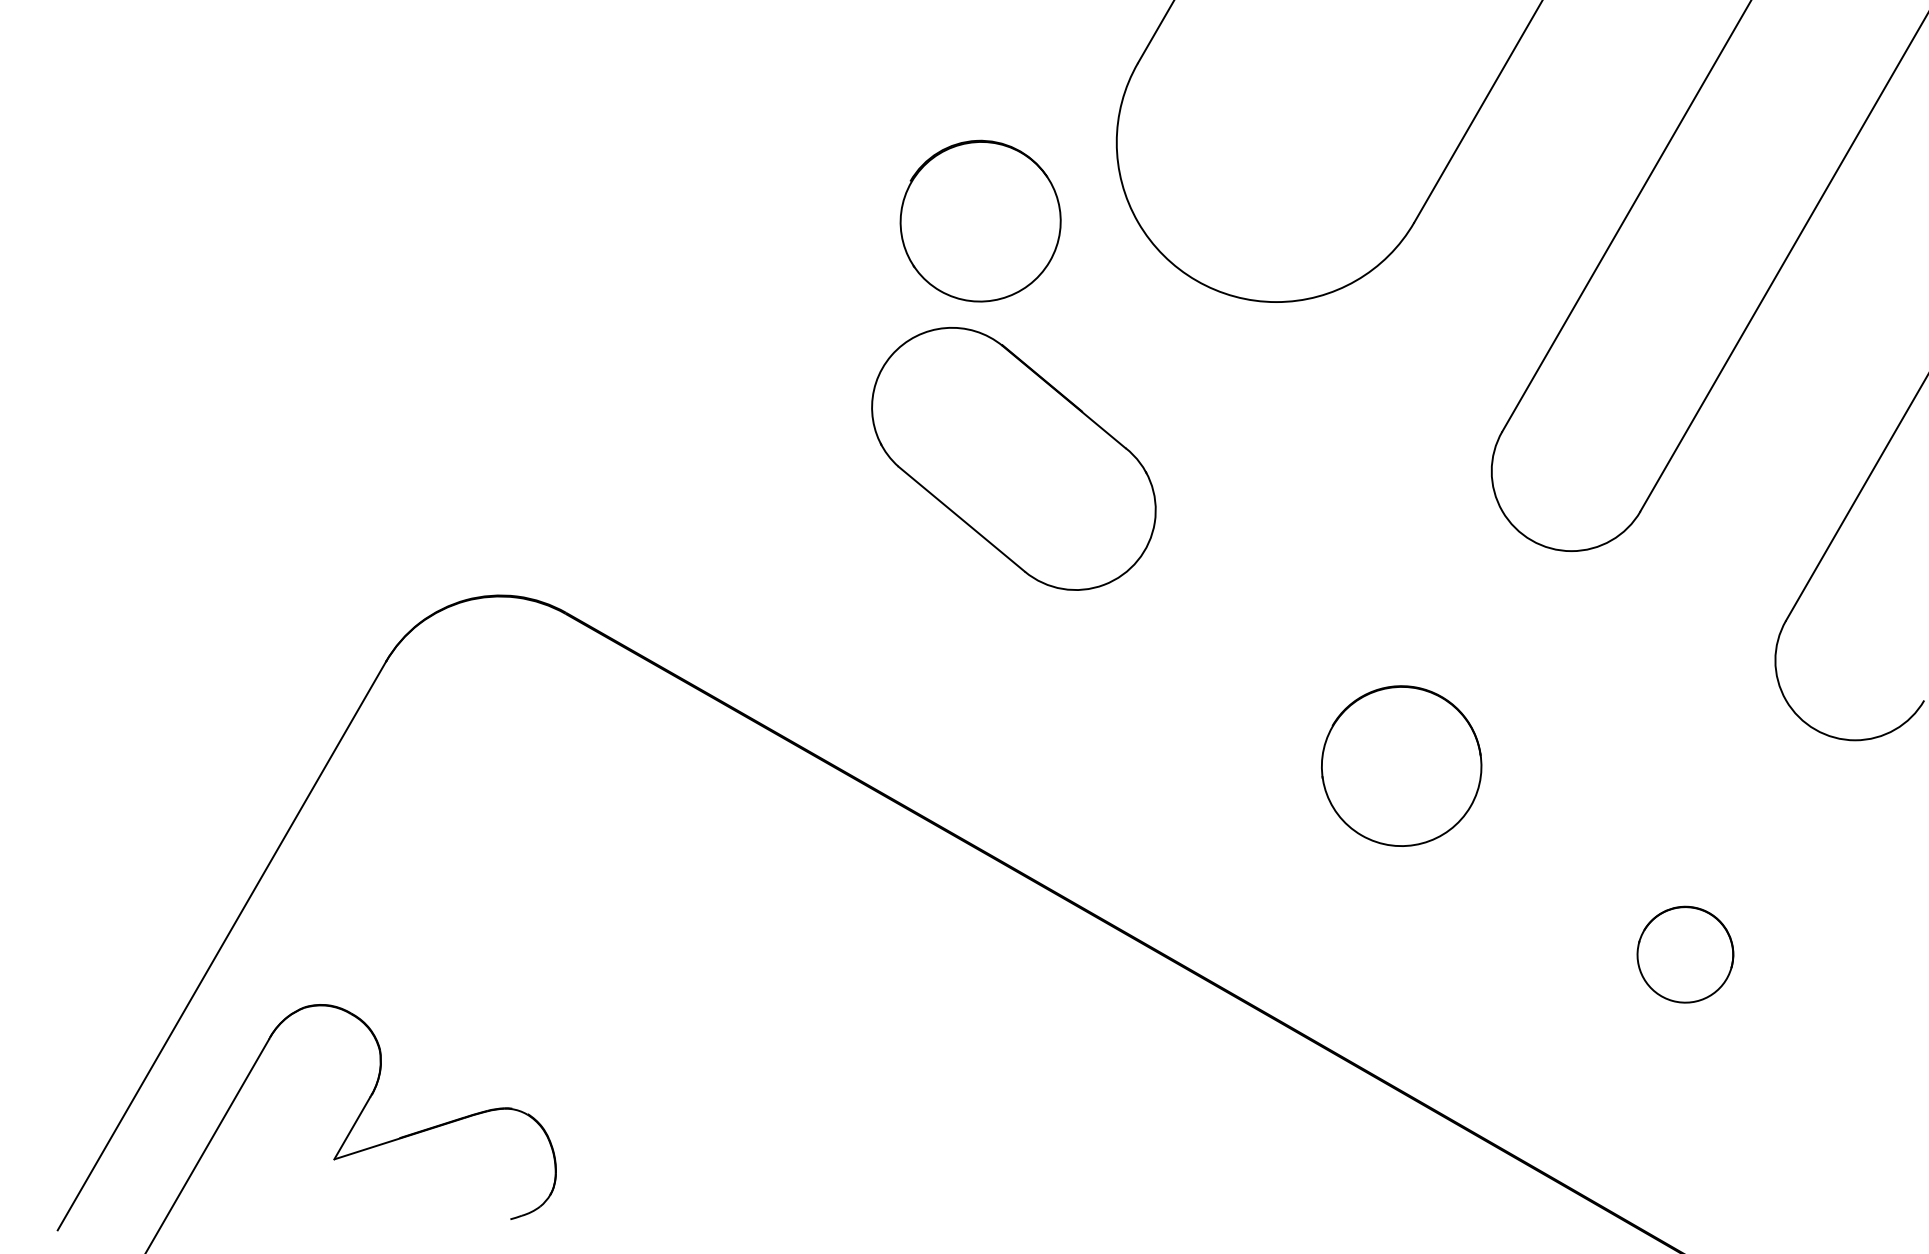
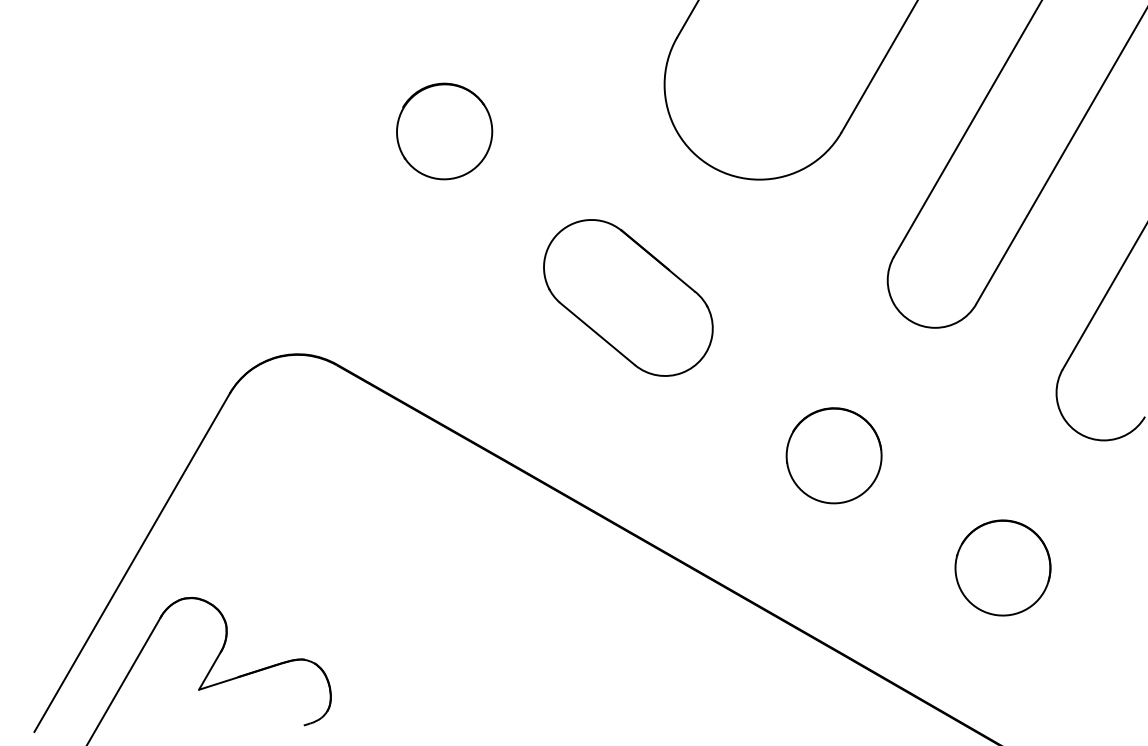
part: (980, 221) -> (444, 131), moved
part: (1014, 458) -> (628, 297), moved
part: (1684, 953) -> (1002, 567), size x1.67

